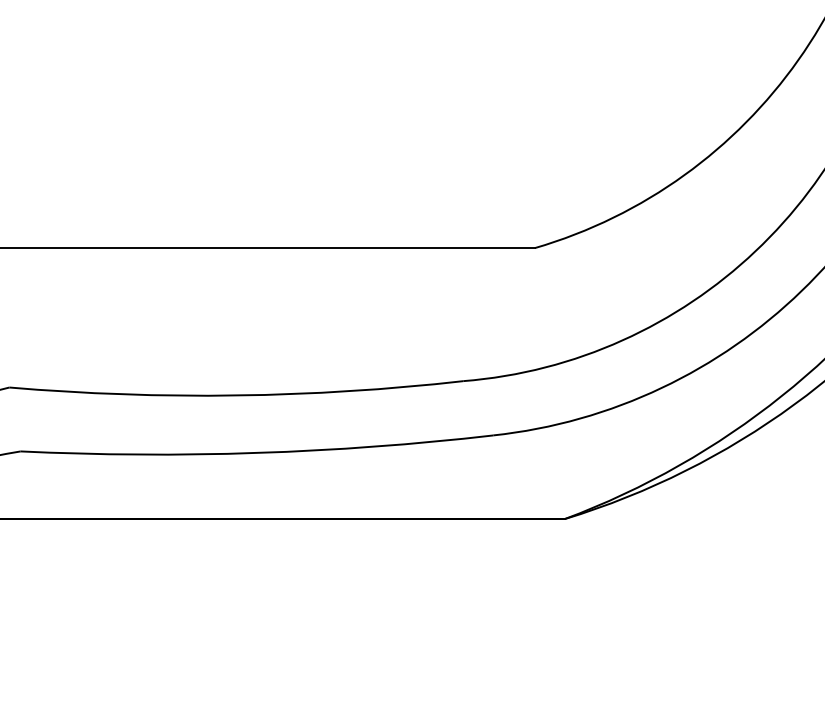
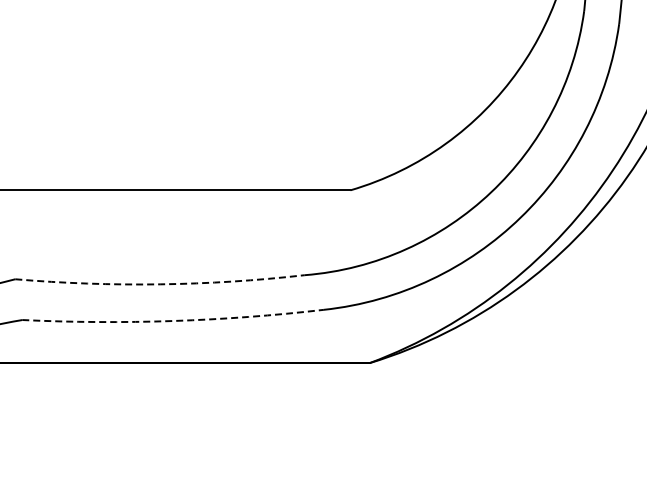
arc: (237, 395) -> (160, 284), solid -> dashed
arc: (257, 453) -> (173, 321), solid -> dashed

